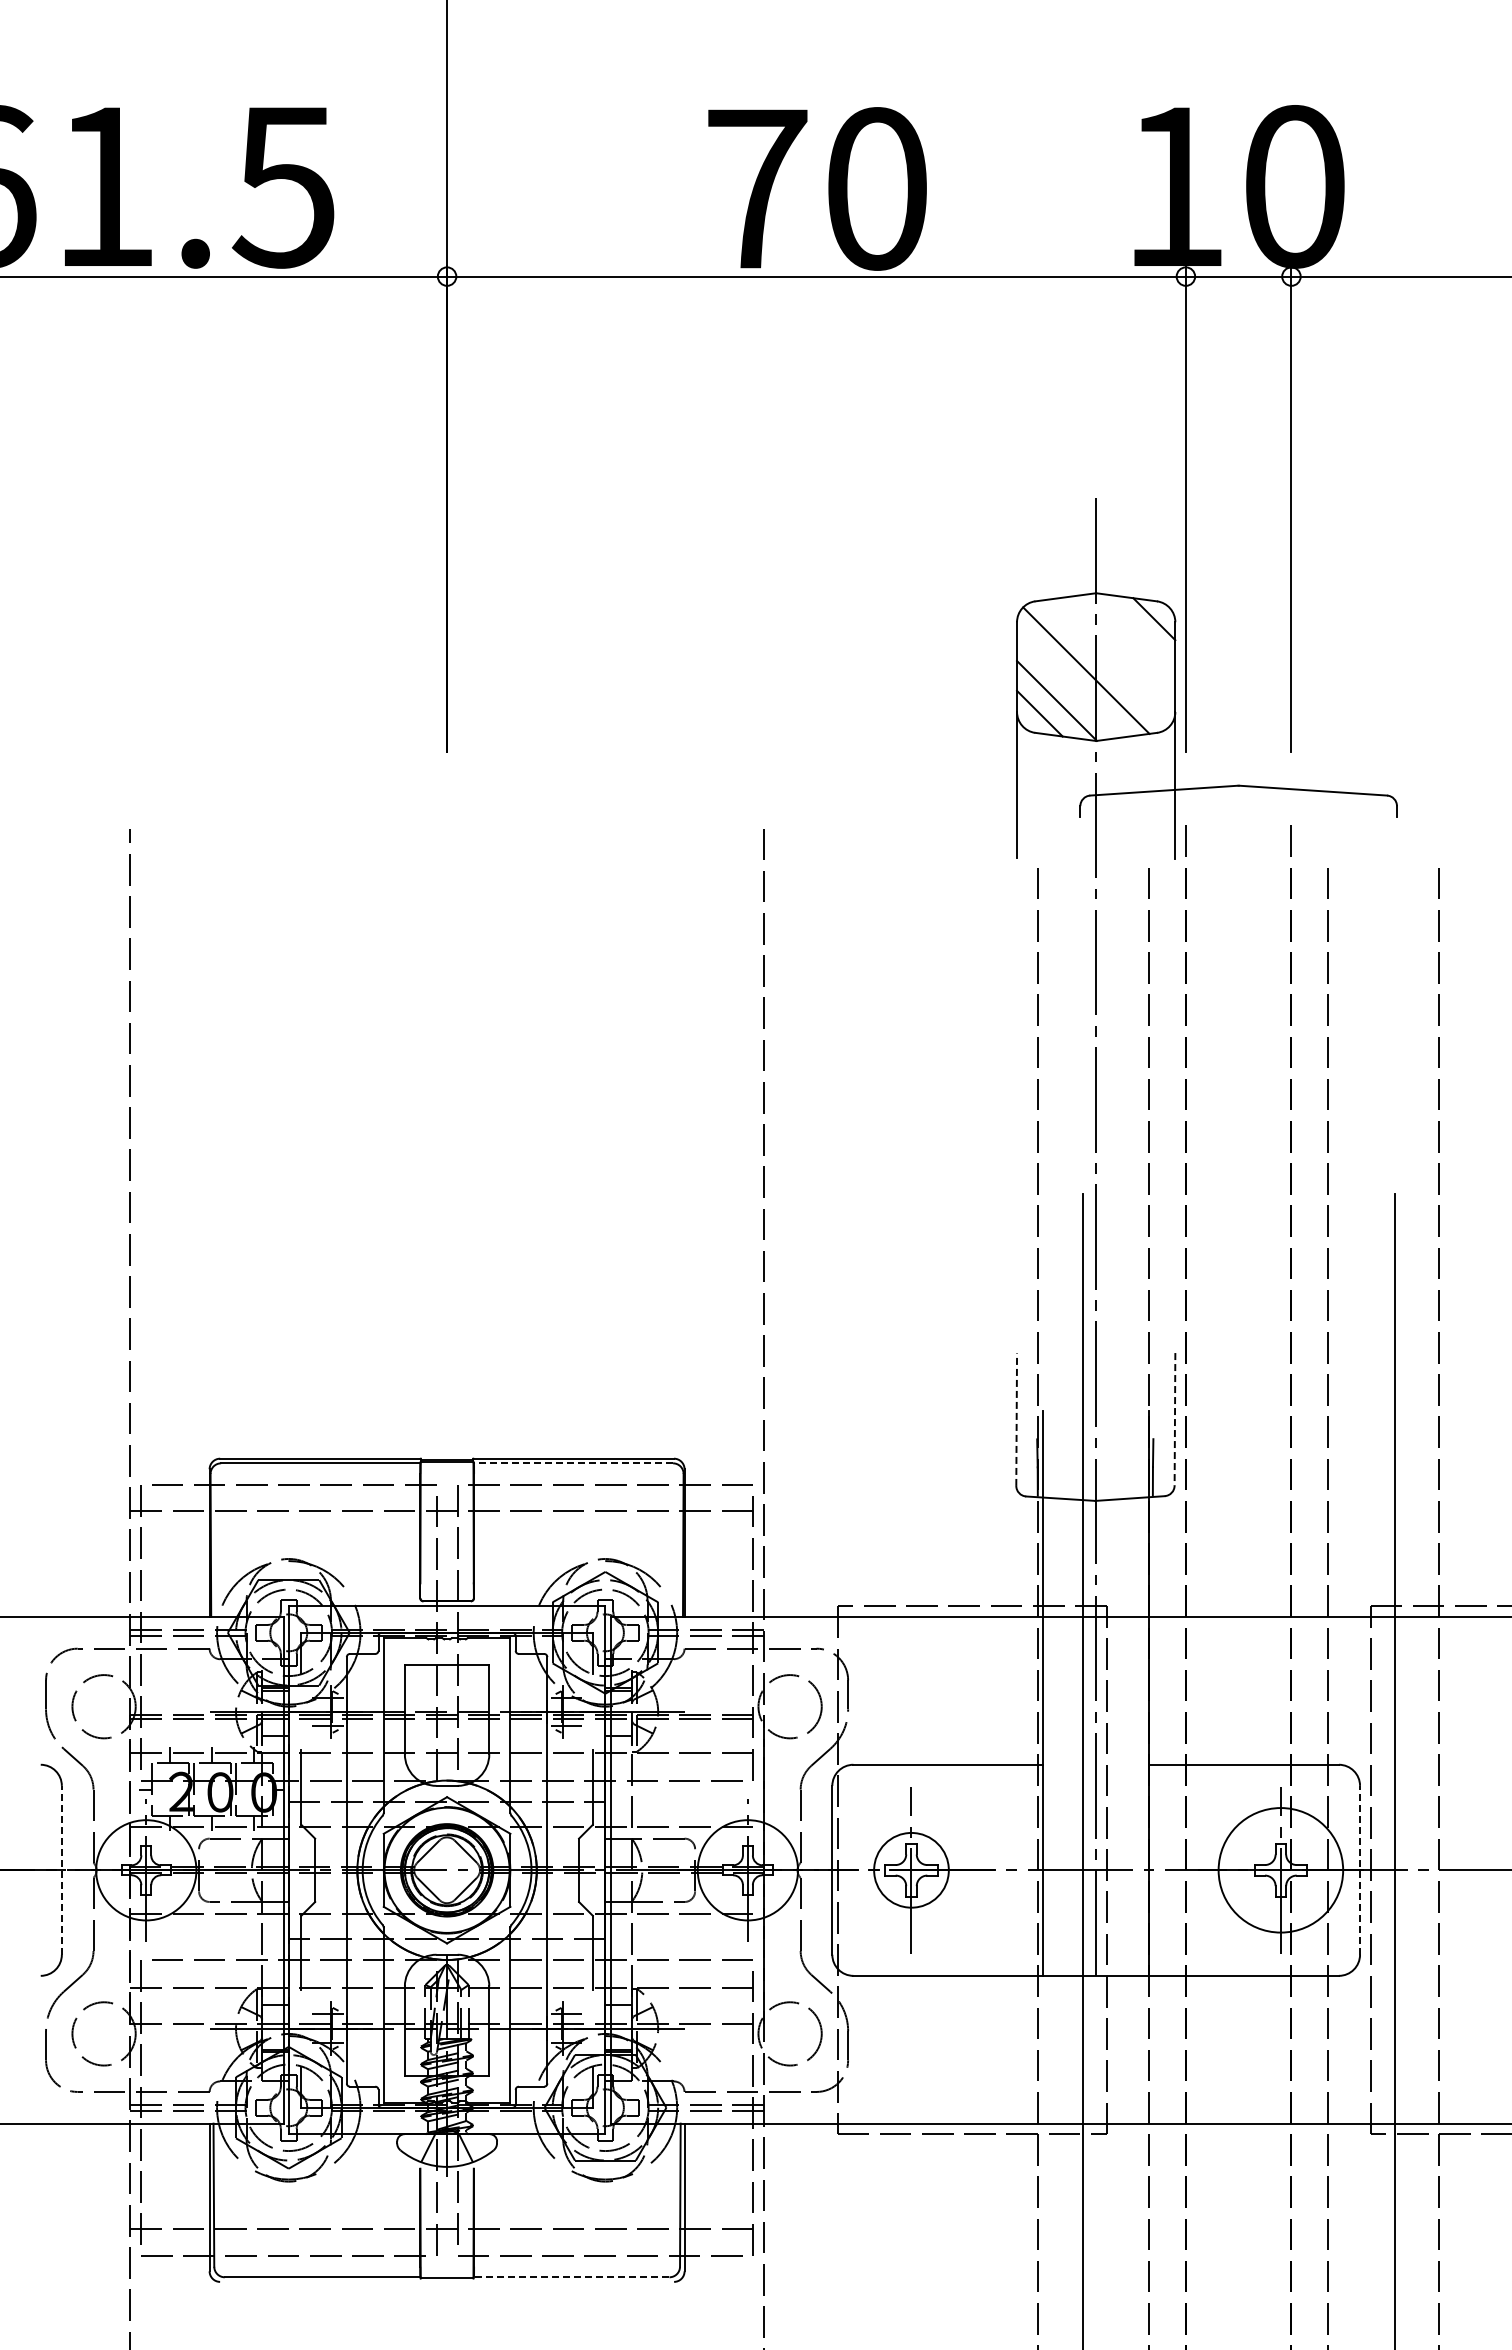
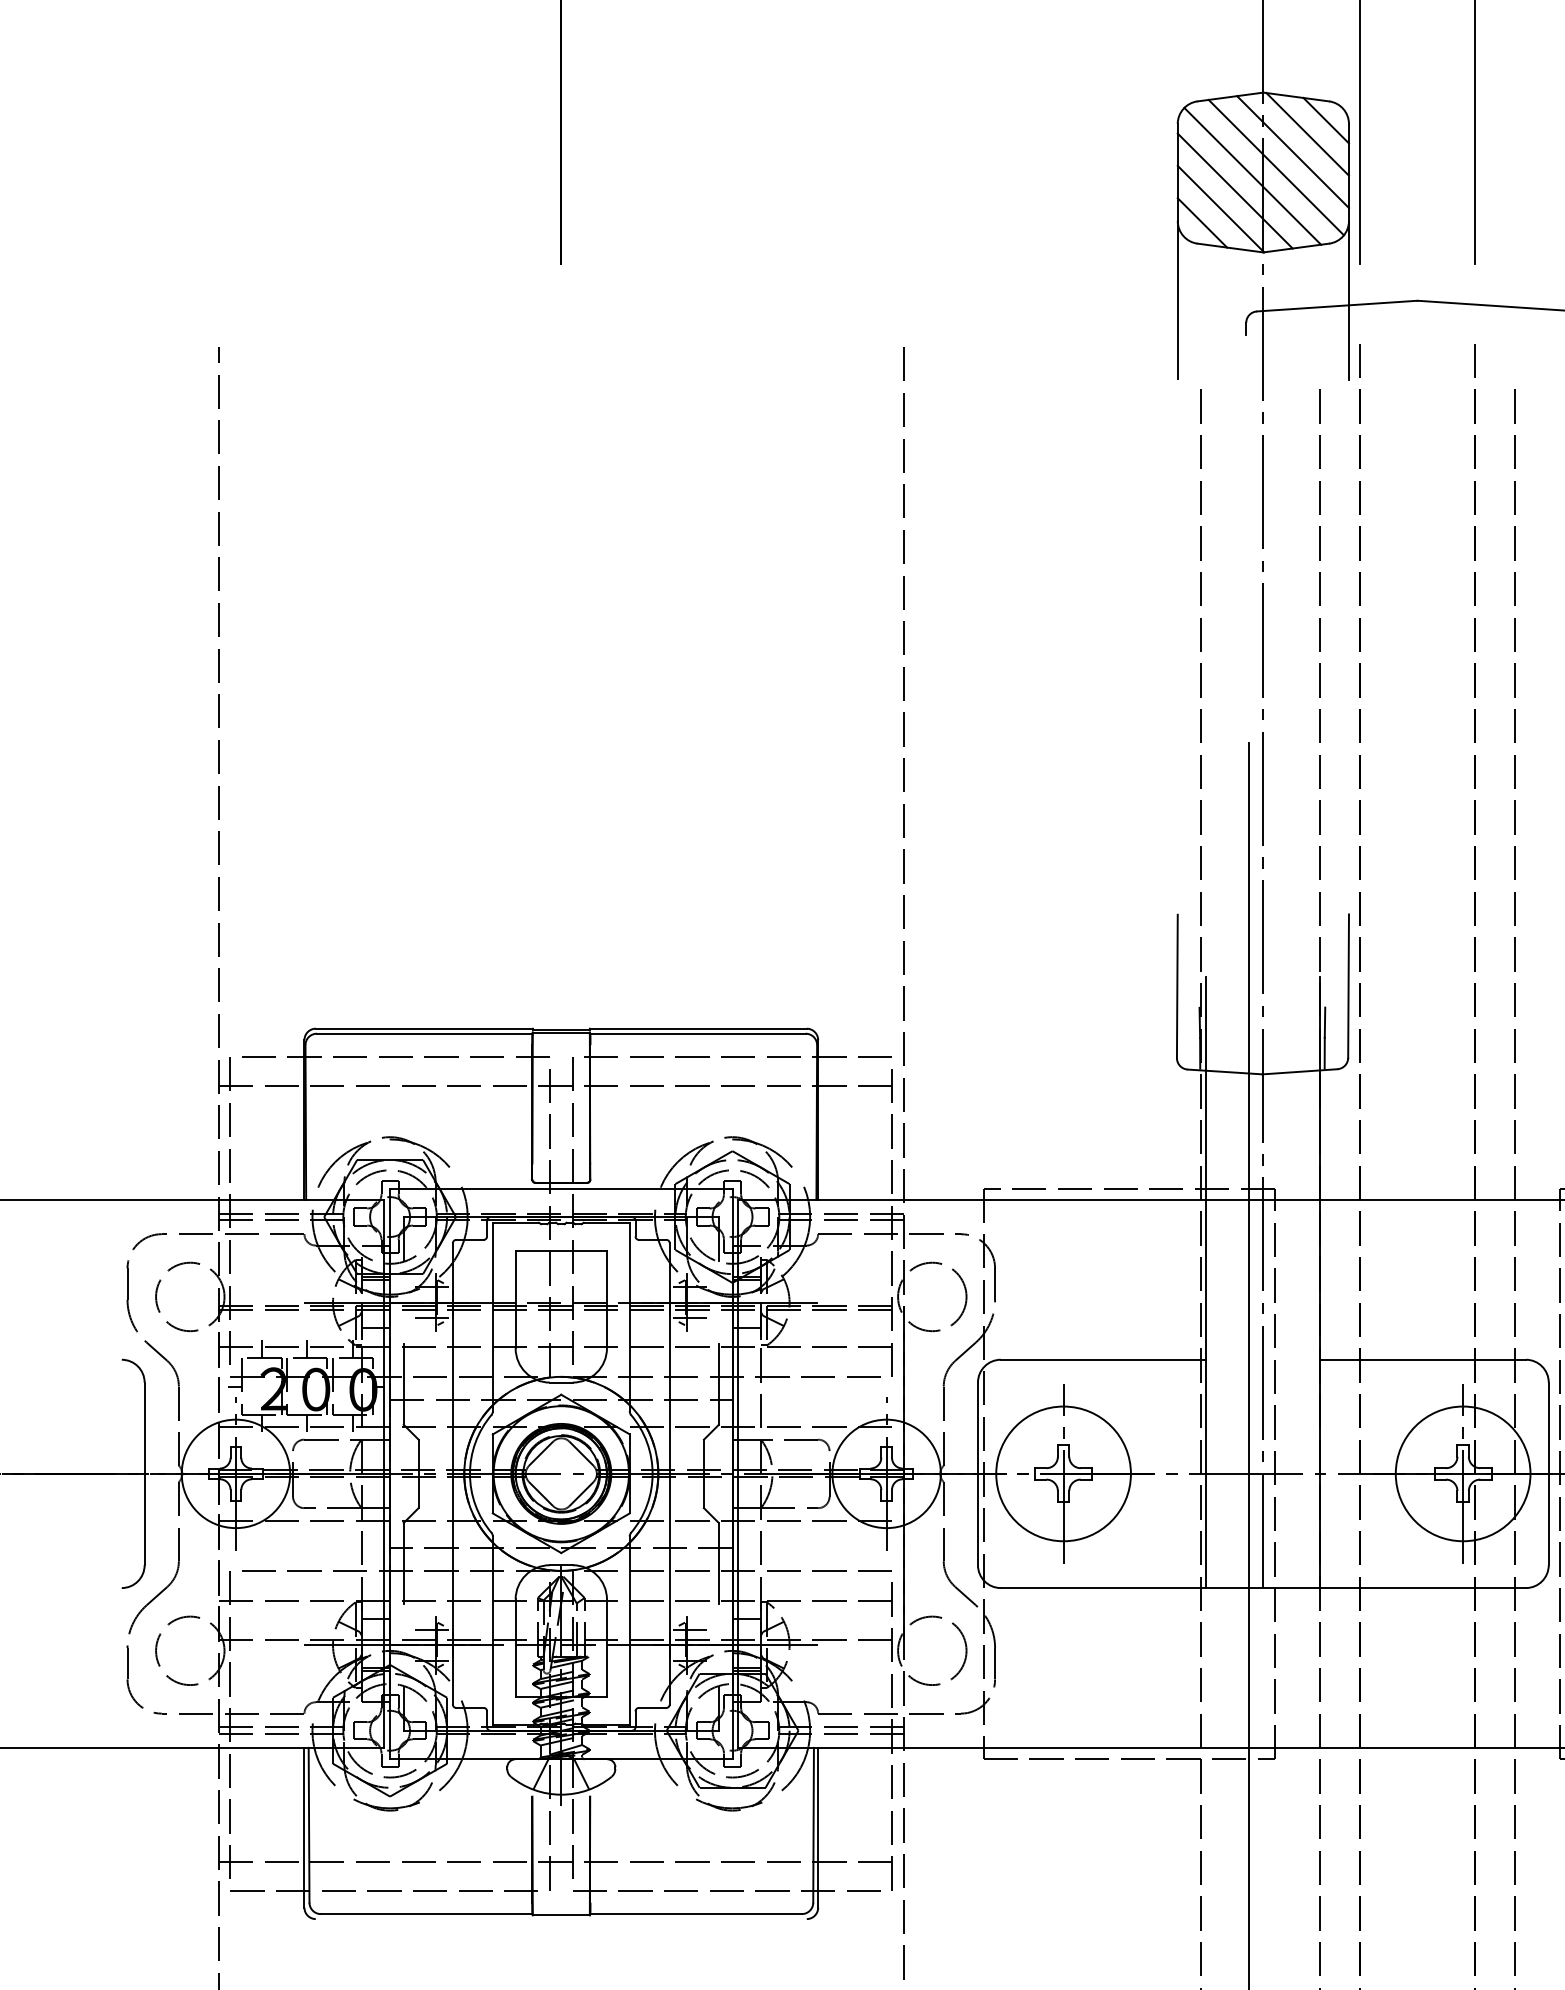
line: (1136, 631) -> (1306, 134), added
line: (1123, 647) -> (1292, 151), added
line: (1107, 662) -> (1275, 167), added
line: (1070, 684) -> (1235, 191), added
line: (1016, 1419) -> (1177, 986), dashed -> solid
line: (1174, 1419) -> (1348, 986), dashed -> solid
line: (573, 1463) -> (698, 1033), dashed -> solid
line: (61, 1869) -> (144, 1473), dashed -> solid
line: (1360, 1869) -> (1549, 1473), dashed -> solid
circle: (911, 1870) -> (1063, 1474), size x1.67
line: (571, 2277) -> (695, 1914), dashed -> solid

